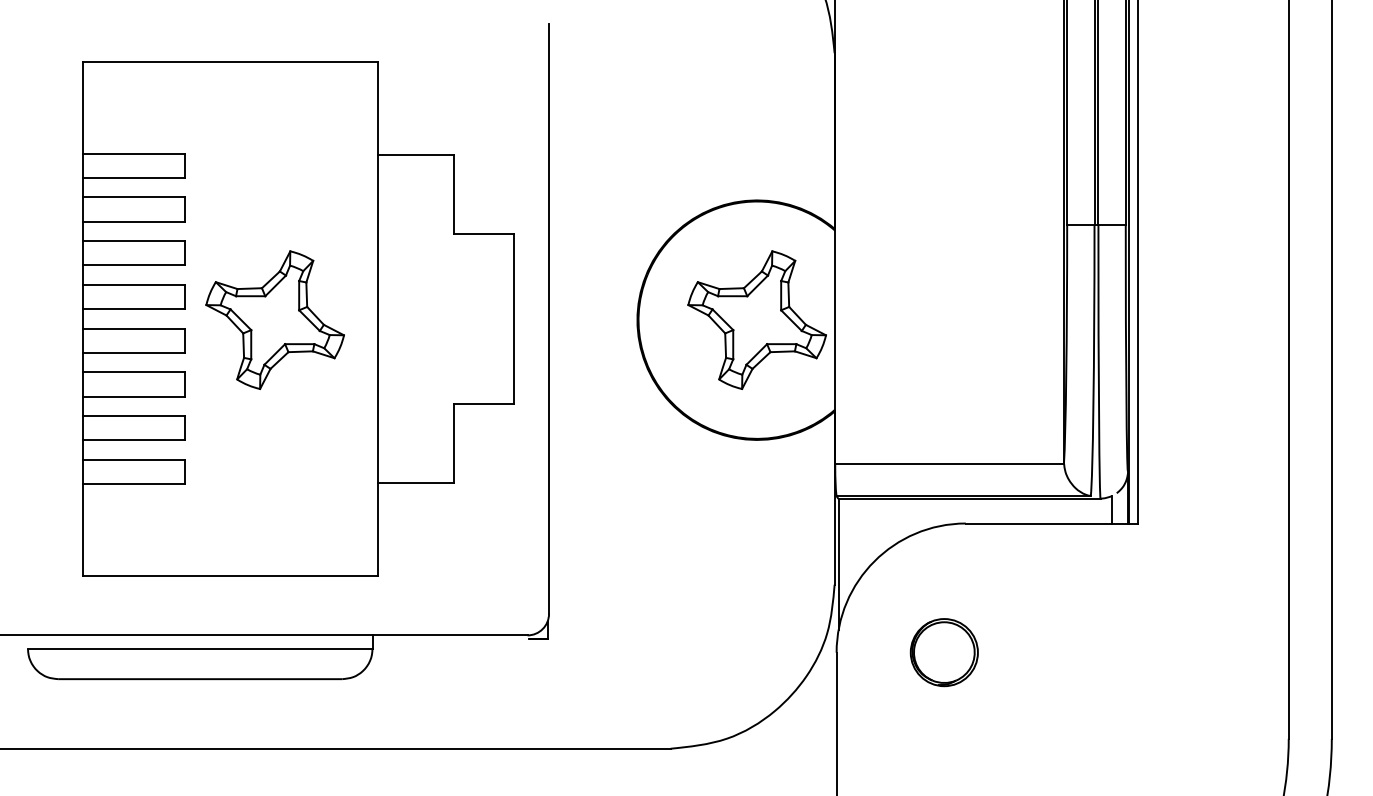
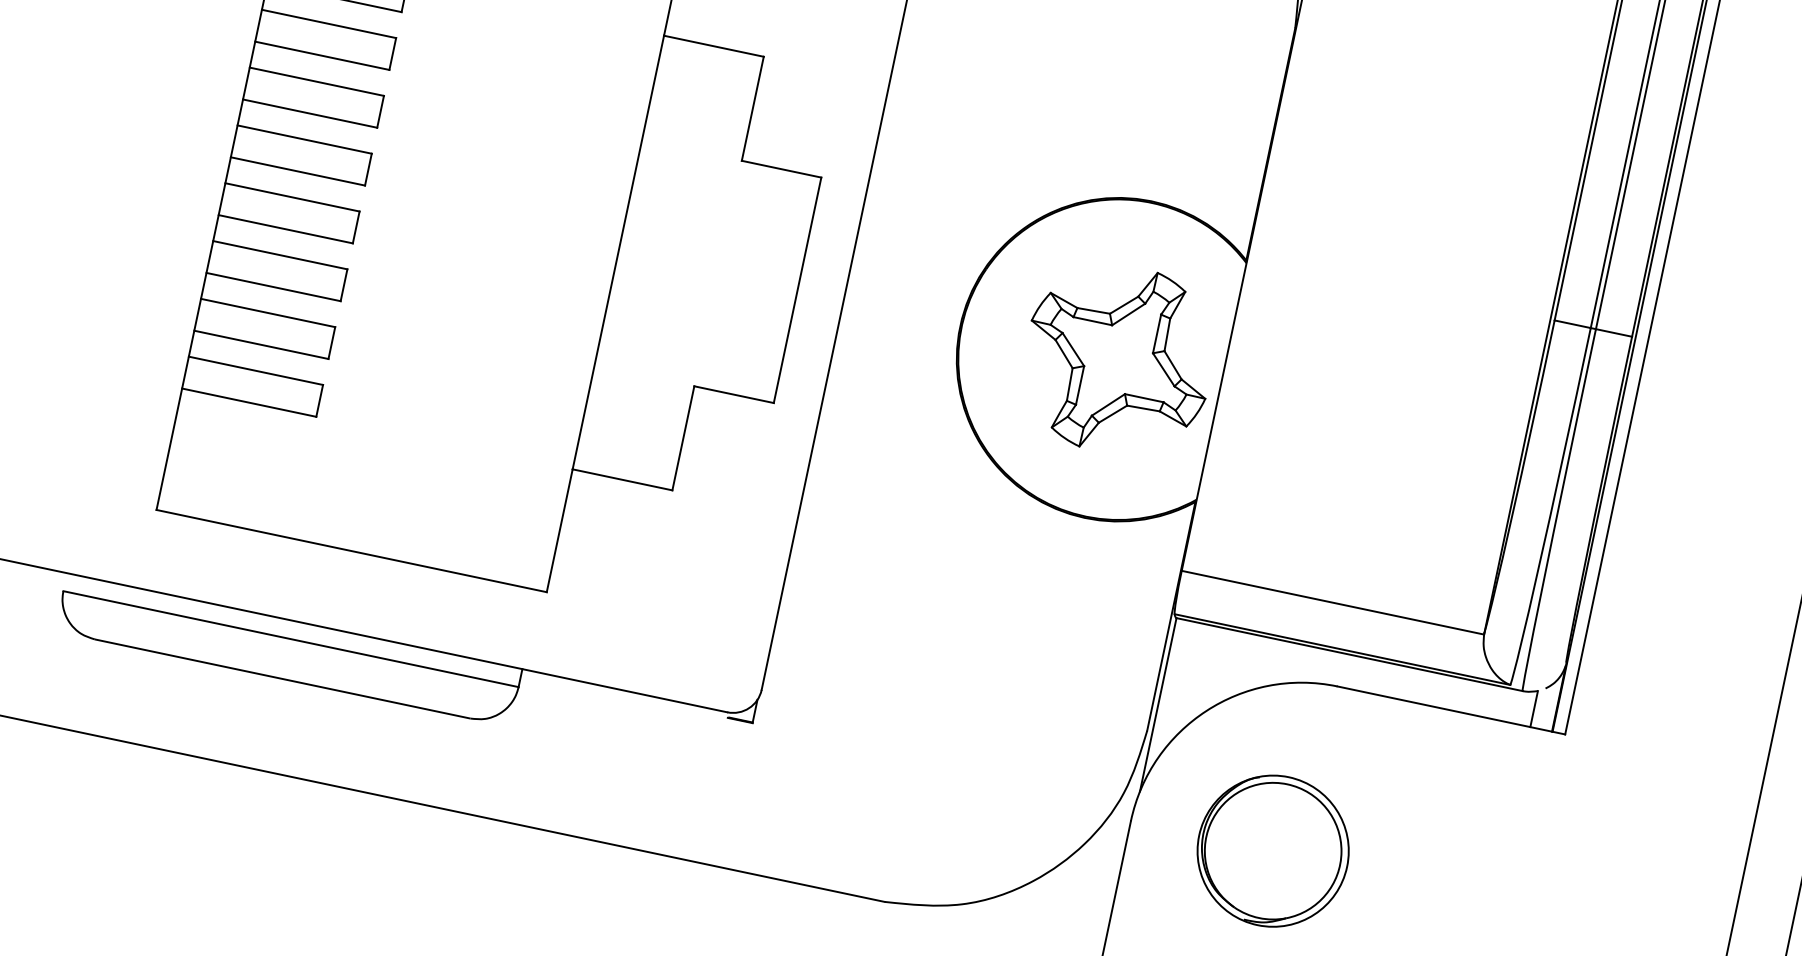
part: (274, 319) -> (480, 224), removed
part: (944, 652) -> (1273, 850), size x1.67

